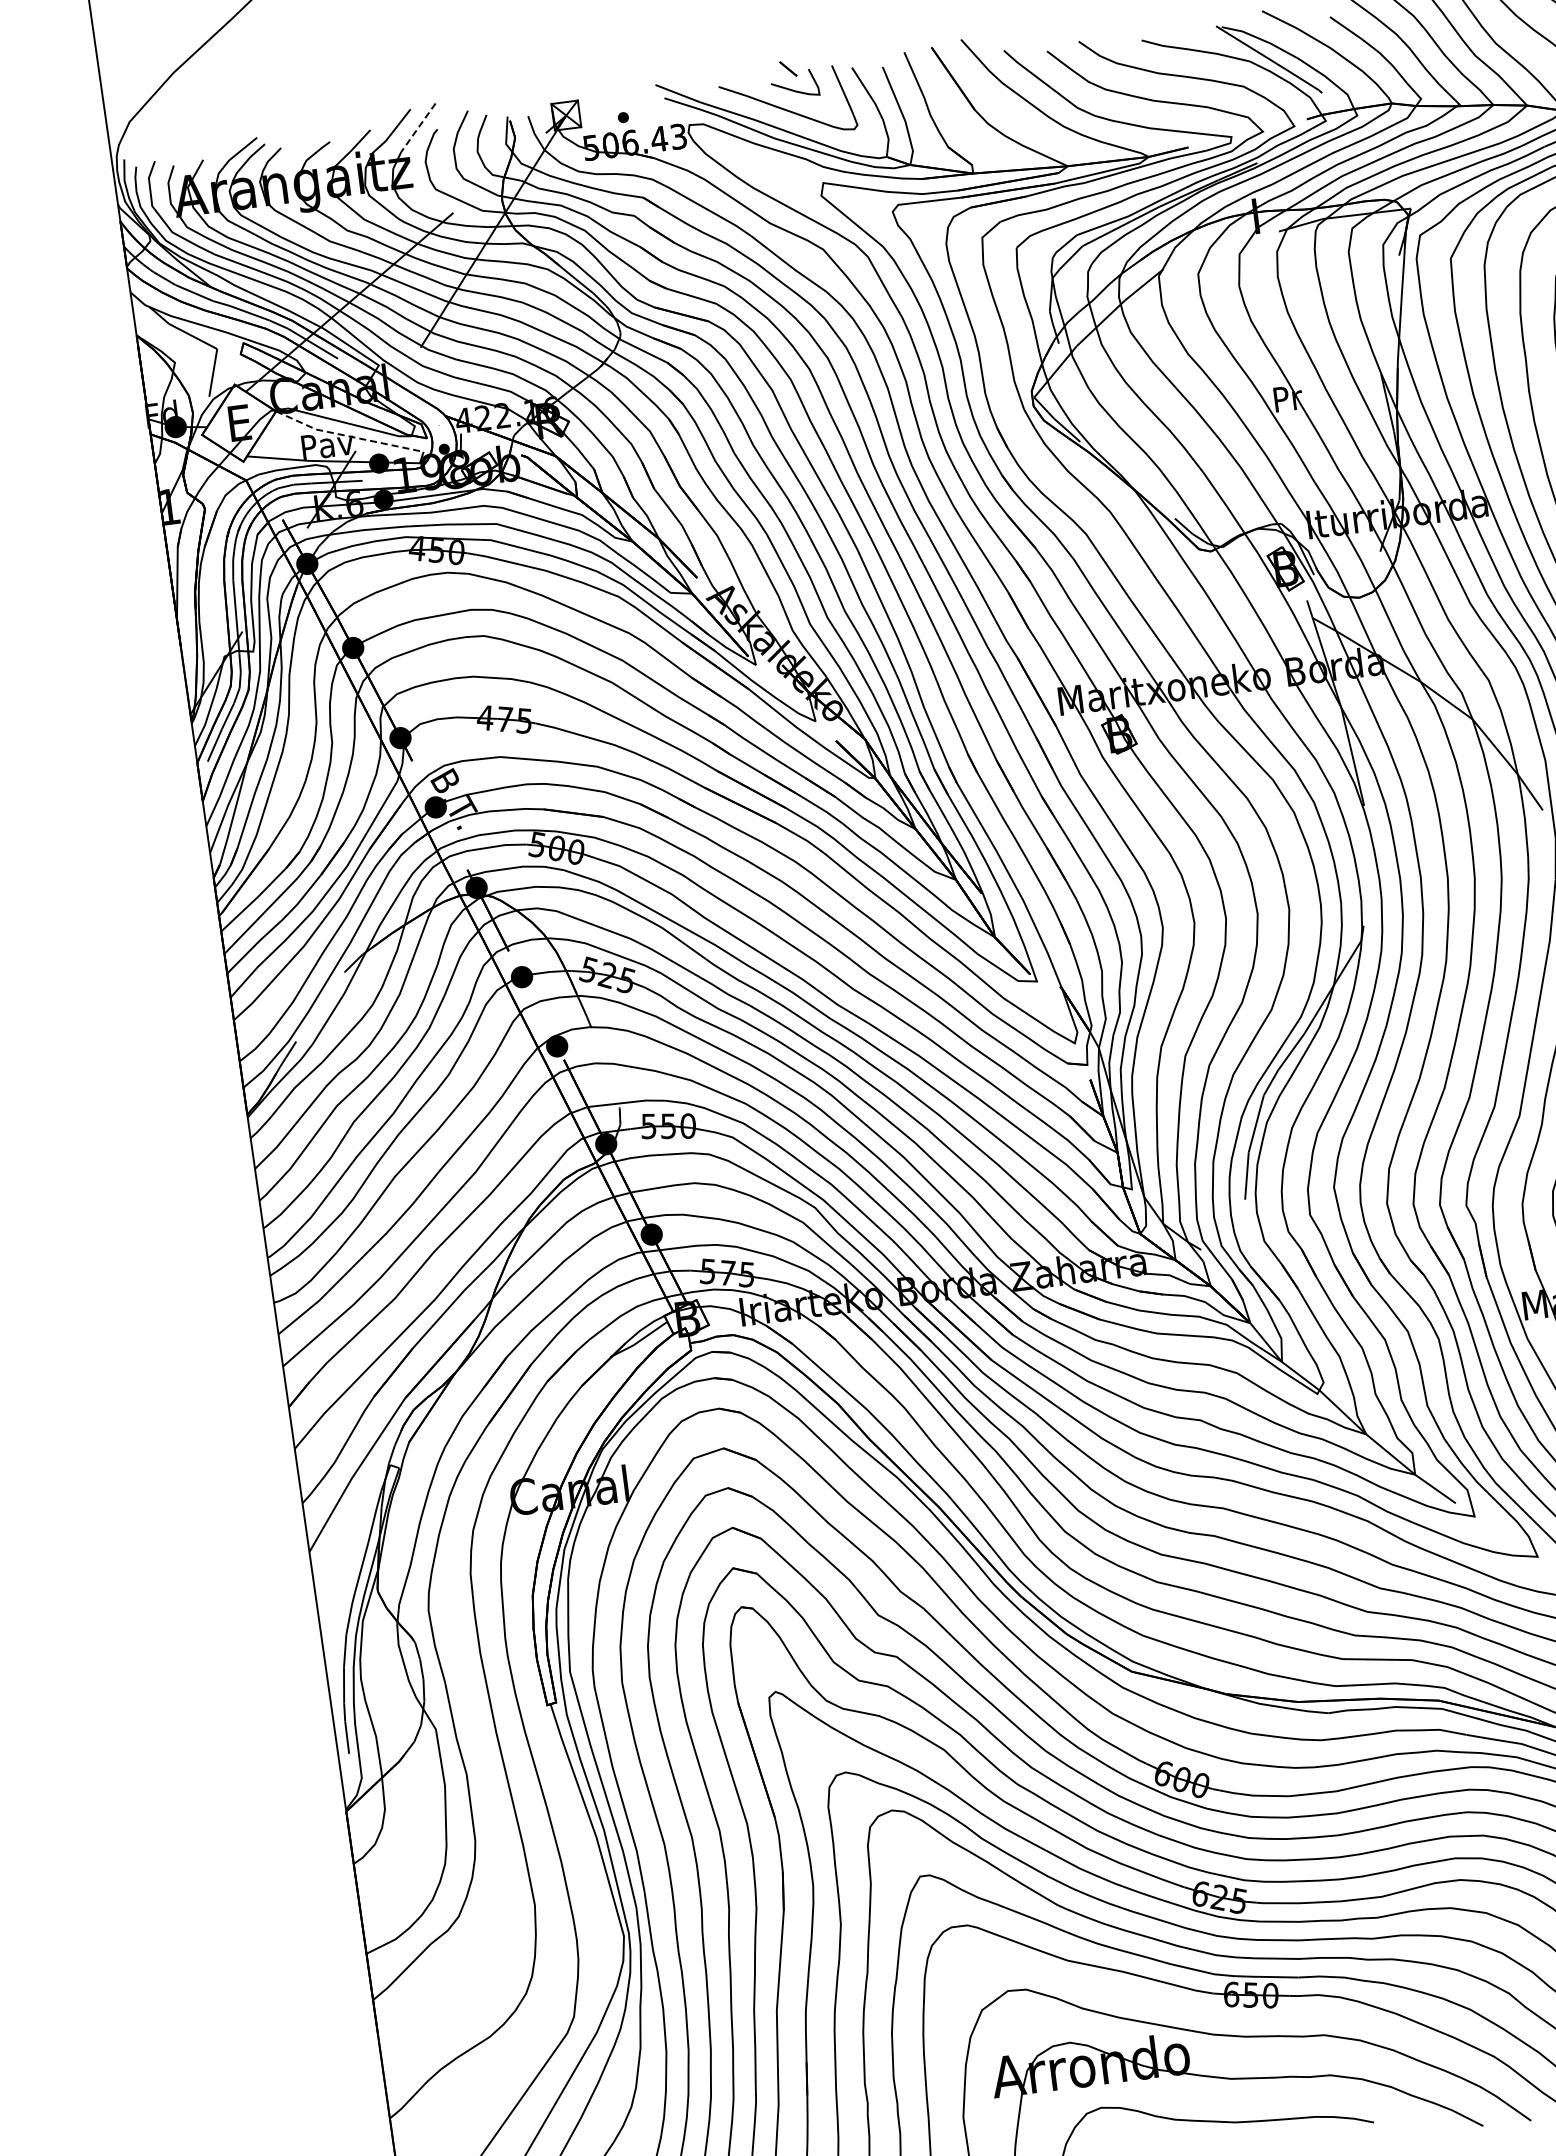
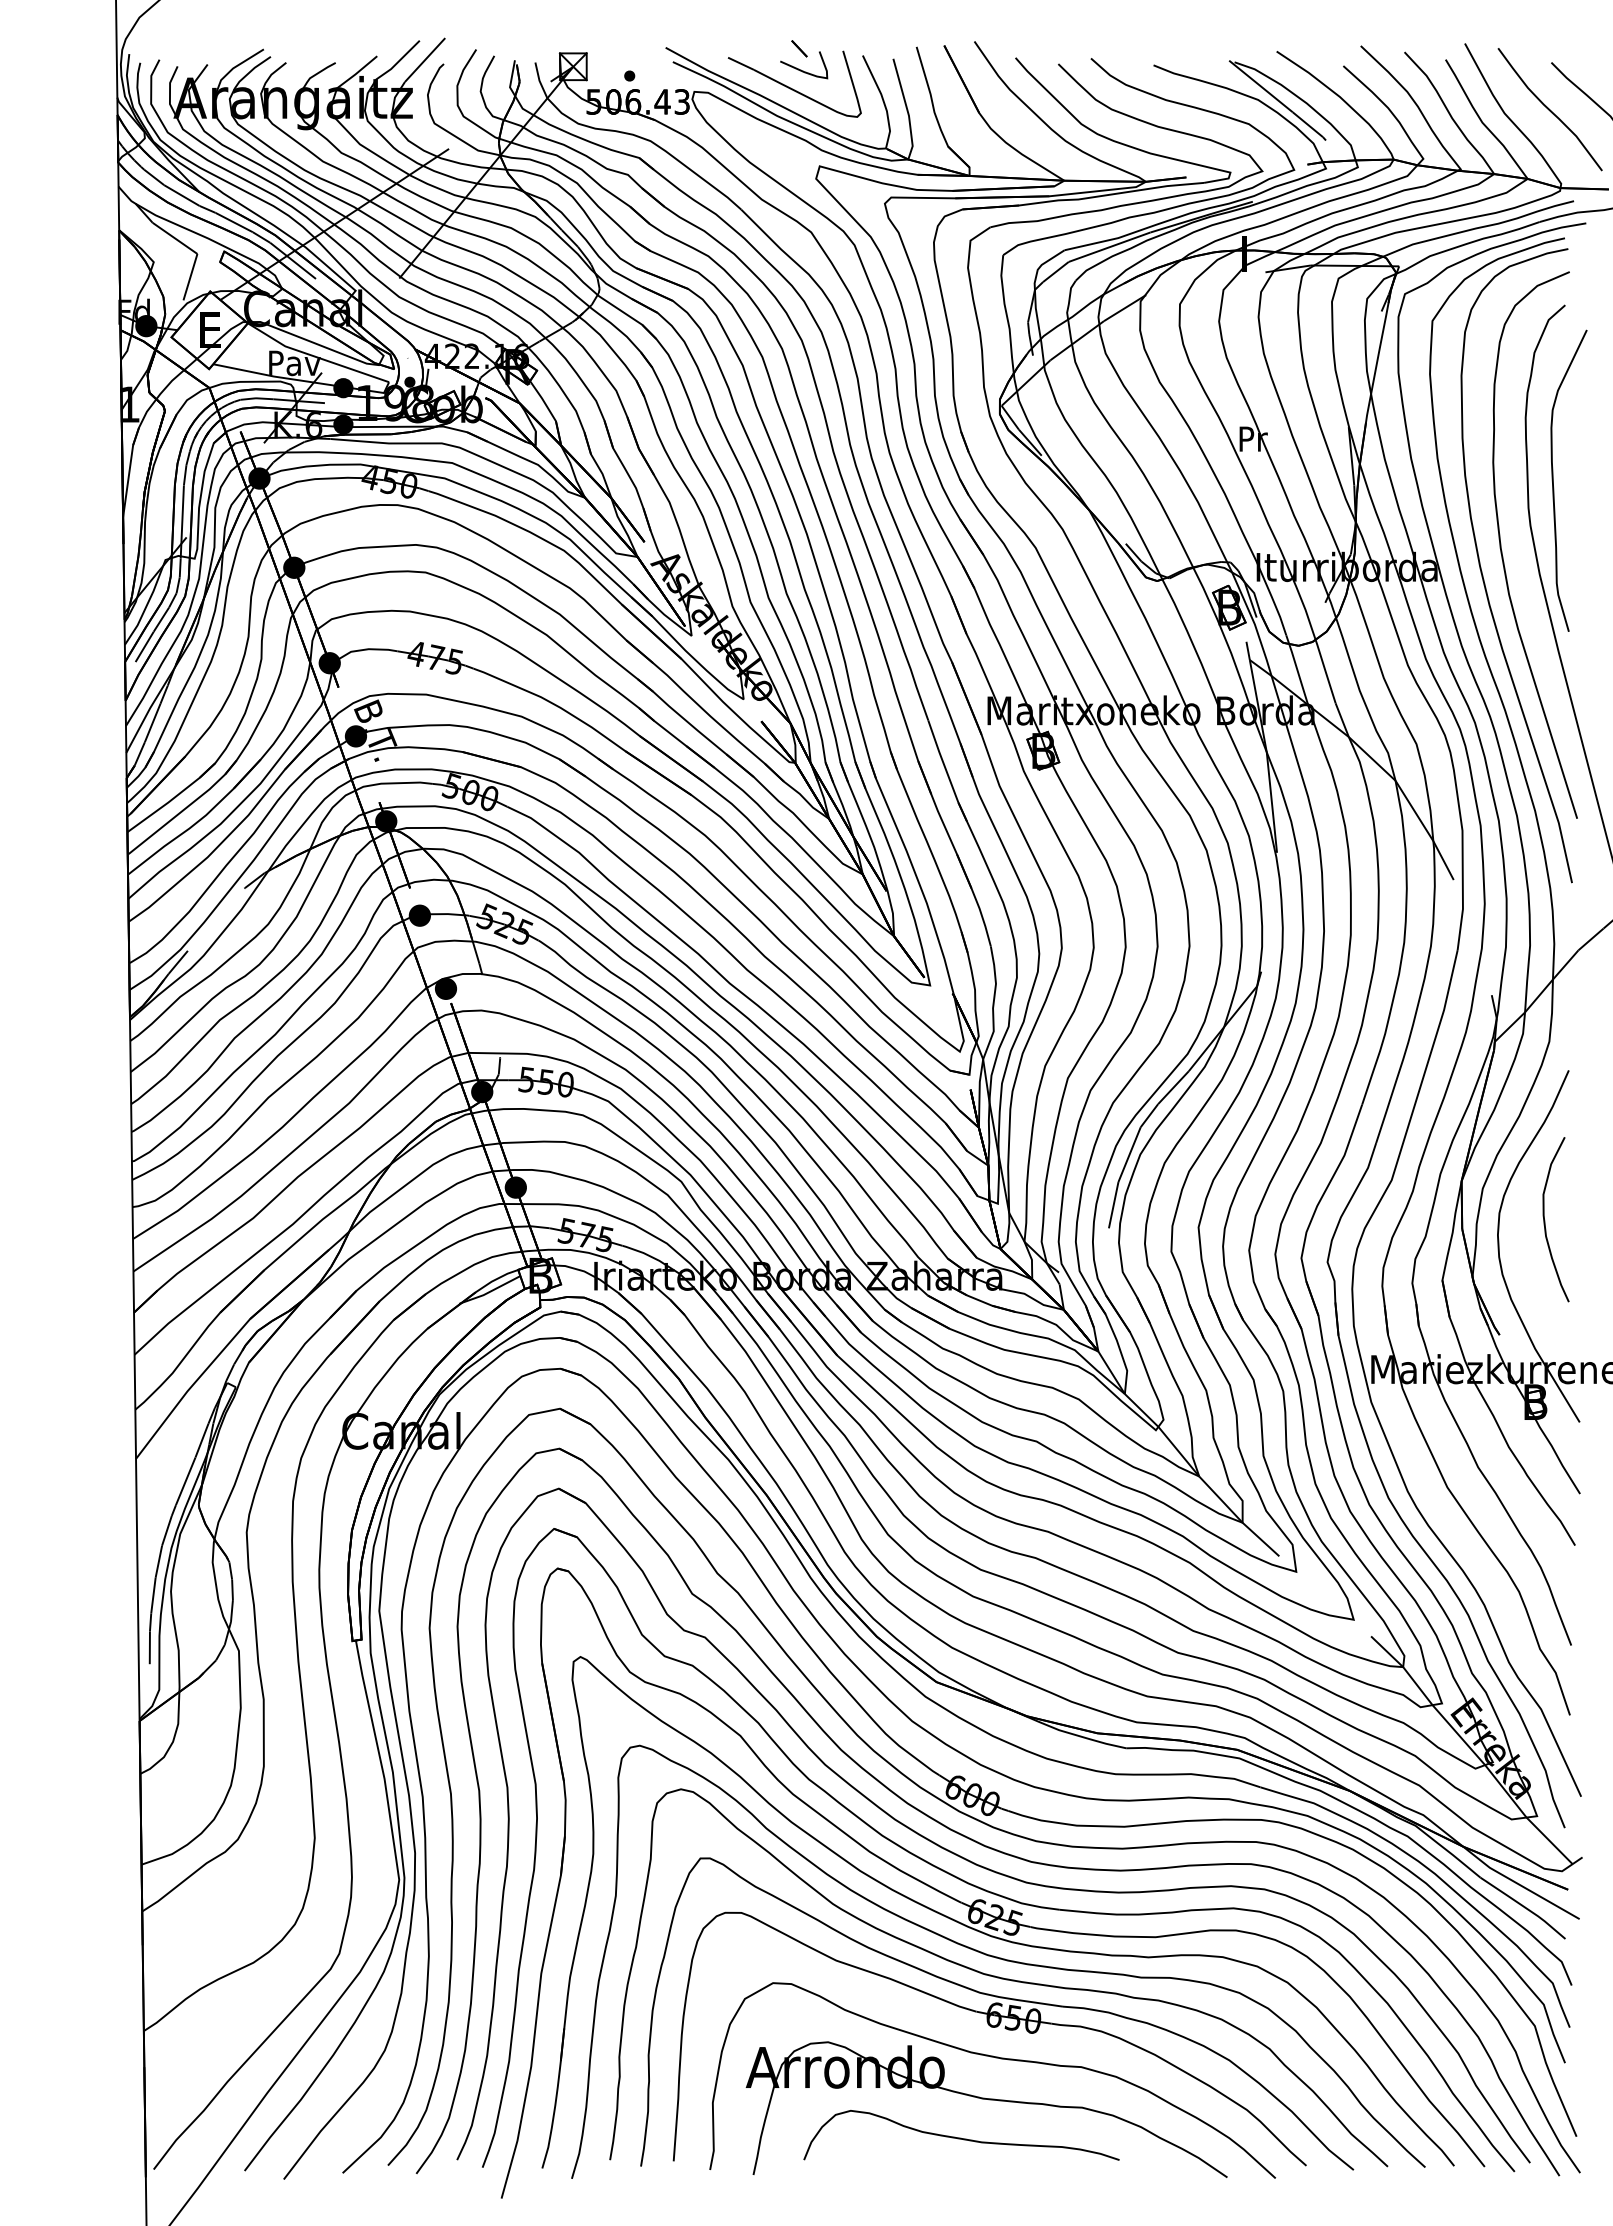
line: (418, 128) -> (425, 60), dashed -> solid
line: (348, 436) -> (316, 357), dashed -> solid

